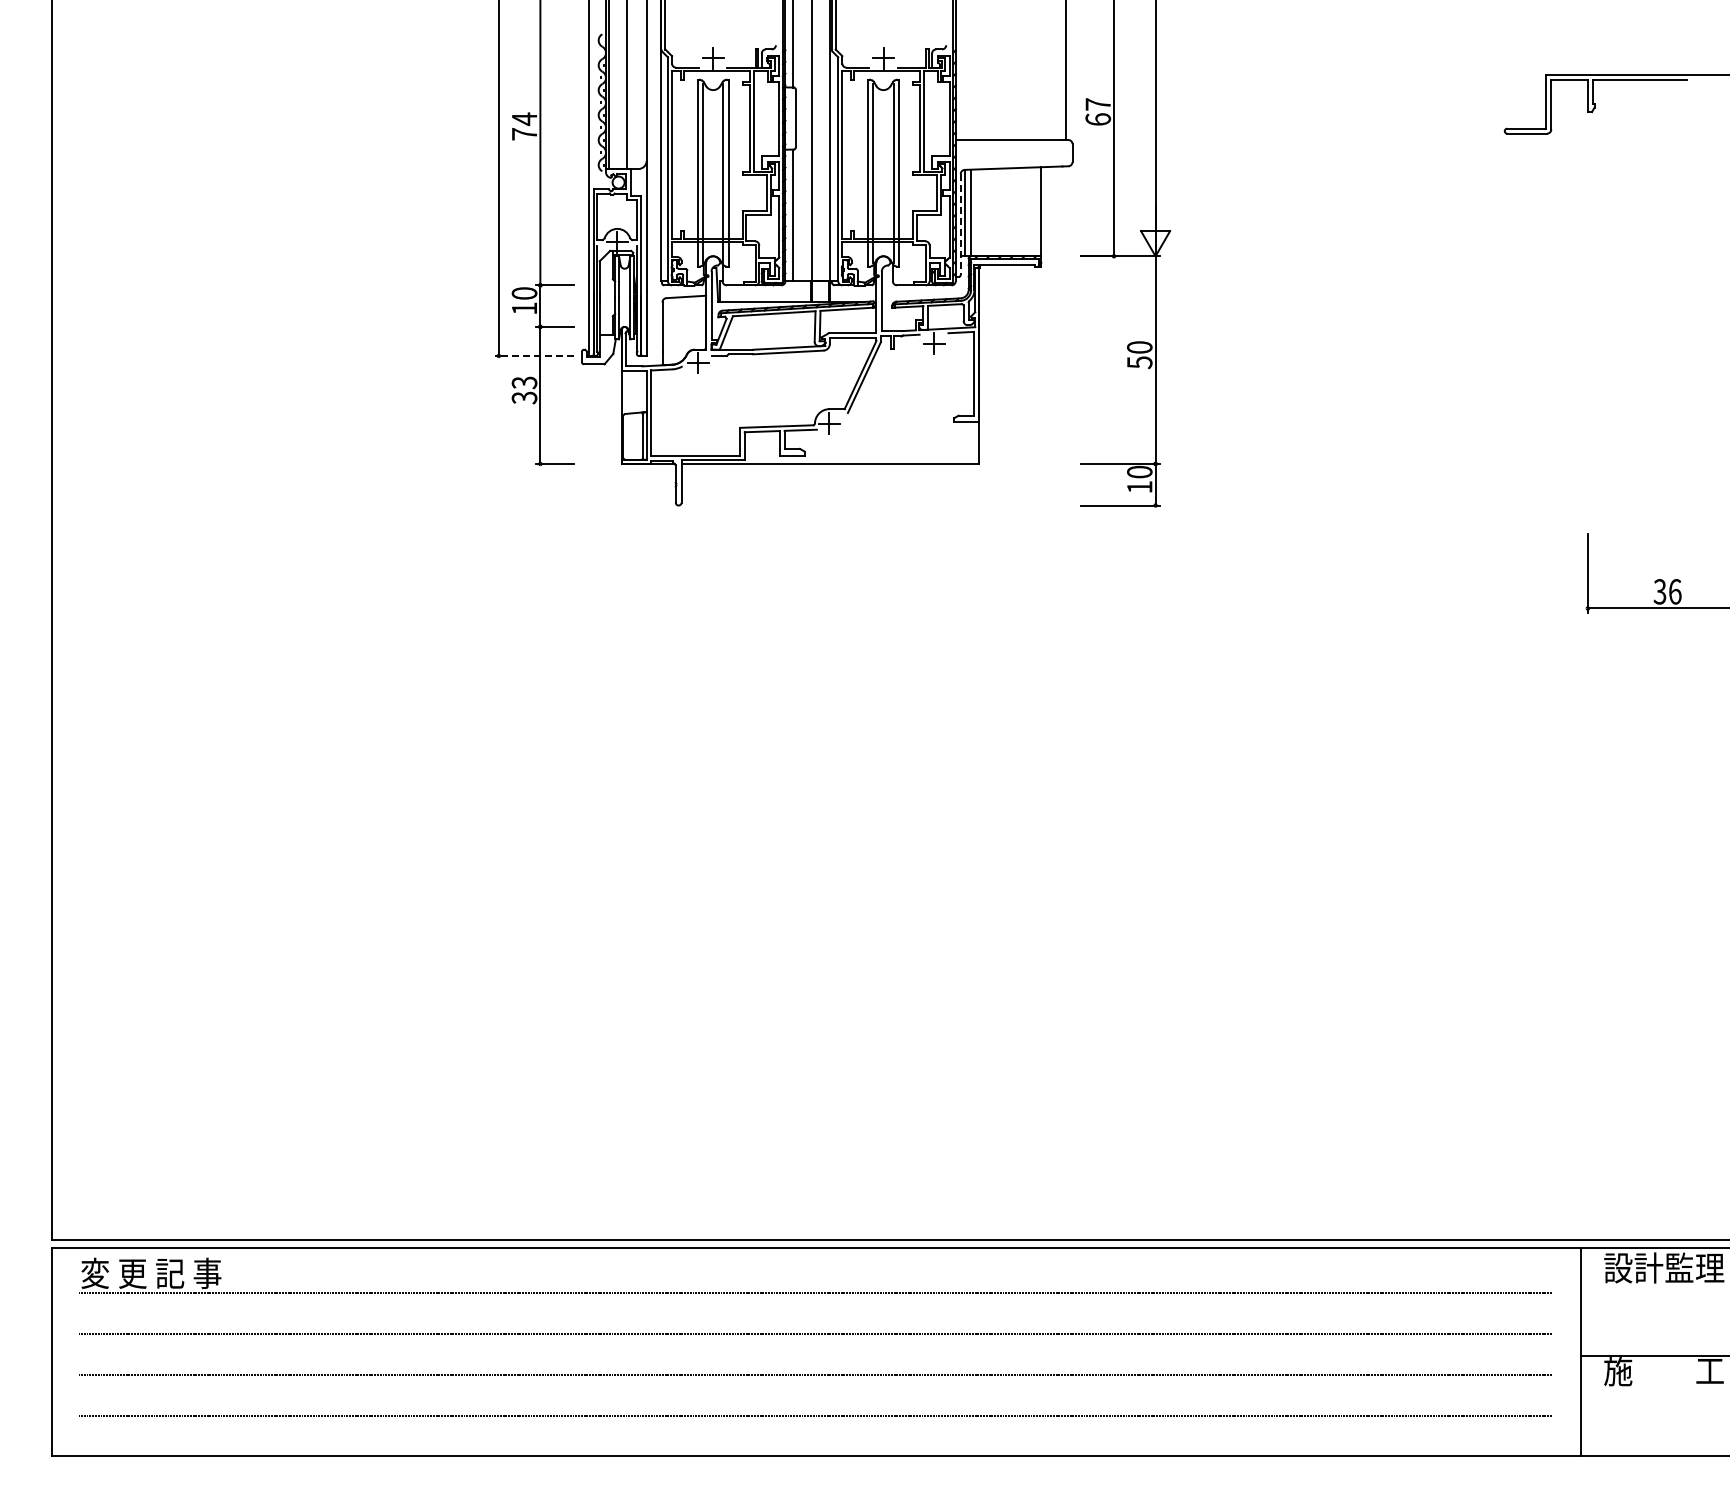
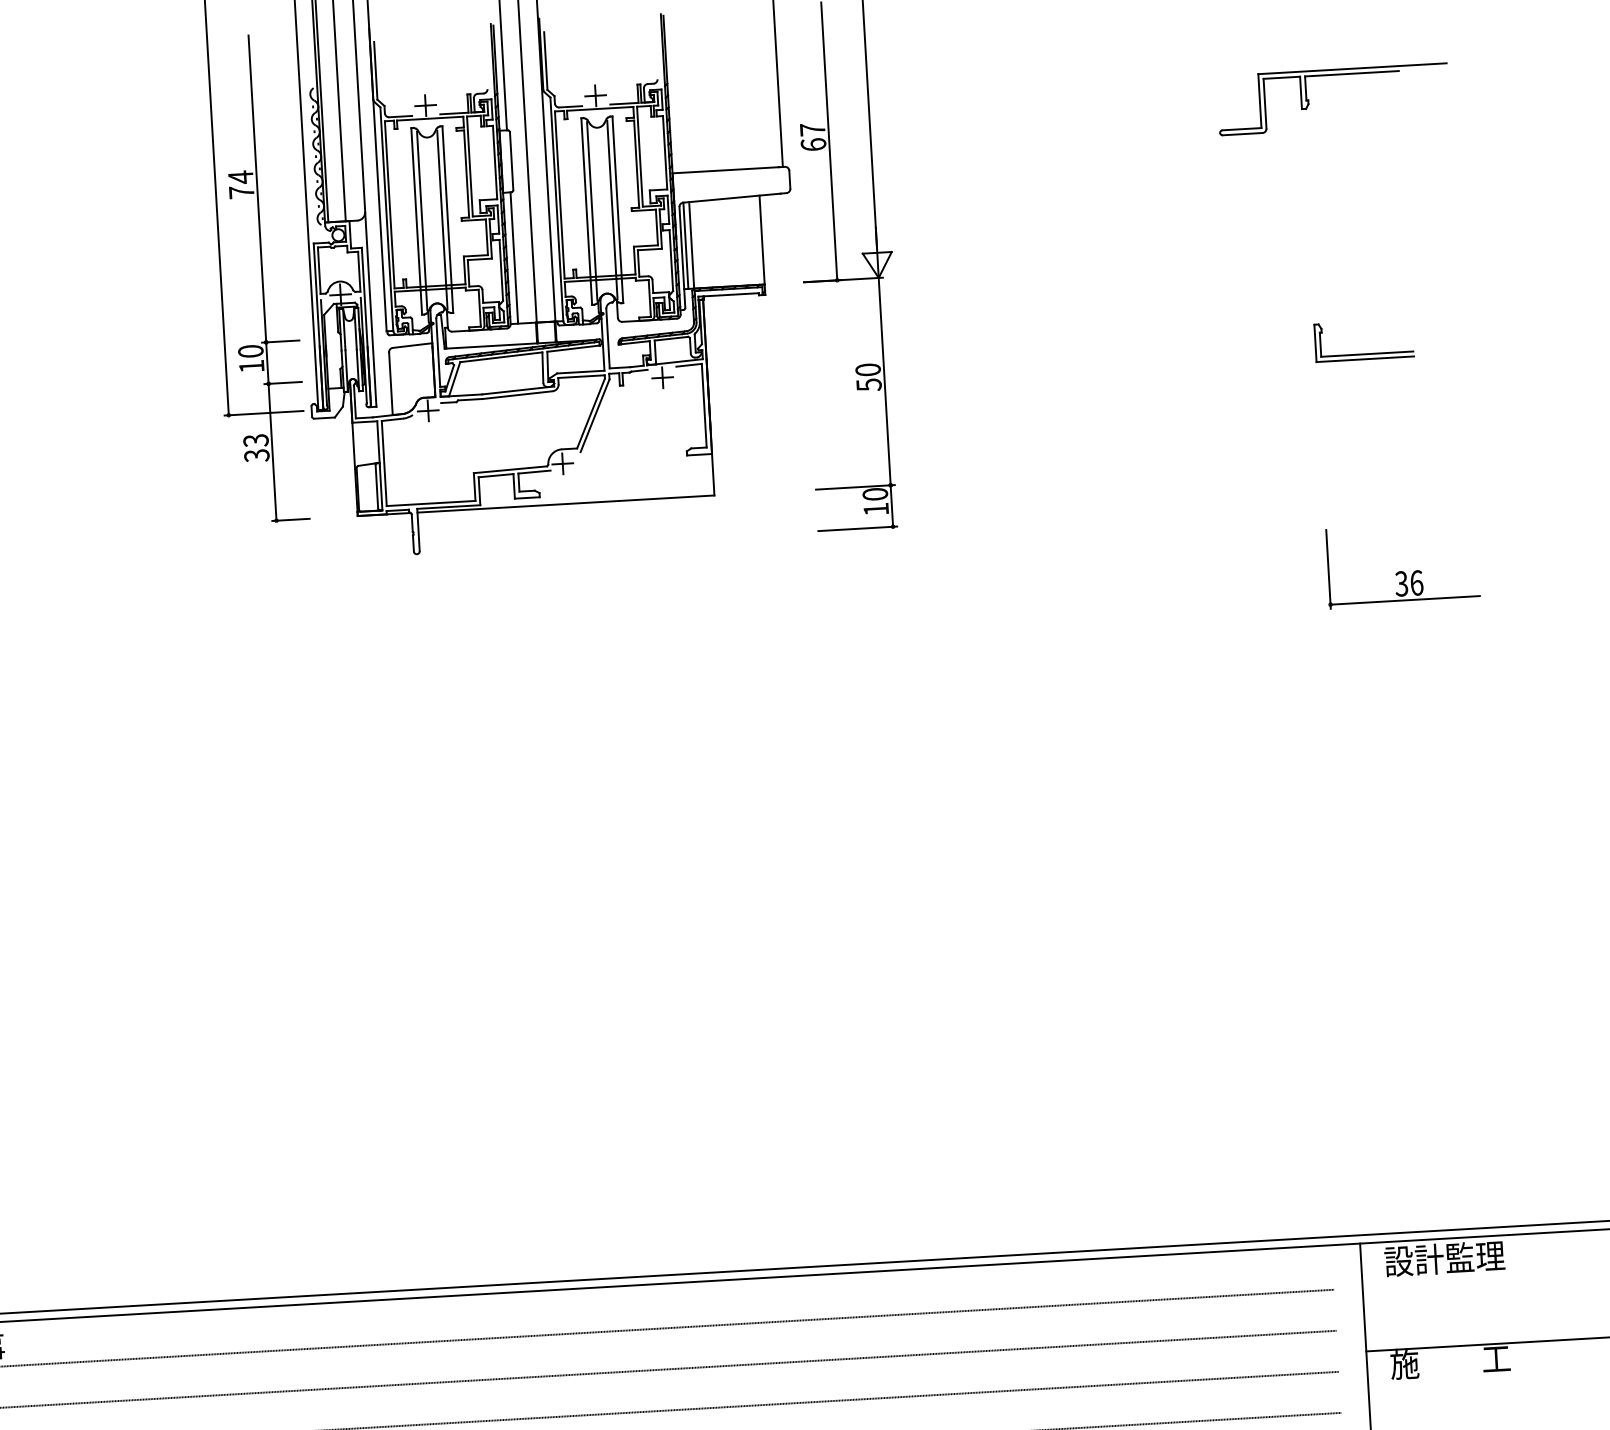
line: (960, 225) -> (682, 258), dashed -> solid
line: (533, 355) -> (263, 412), dashed -> solid
part: (1636, 359) -> (1364, 353), added

